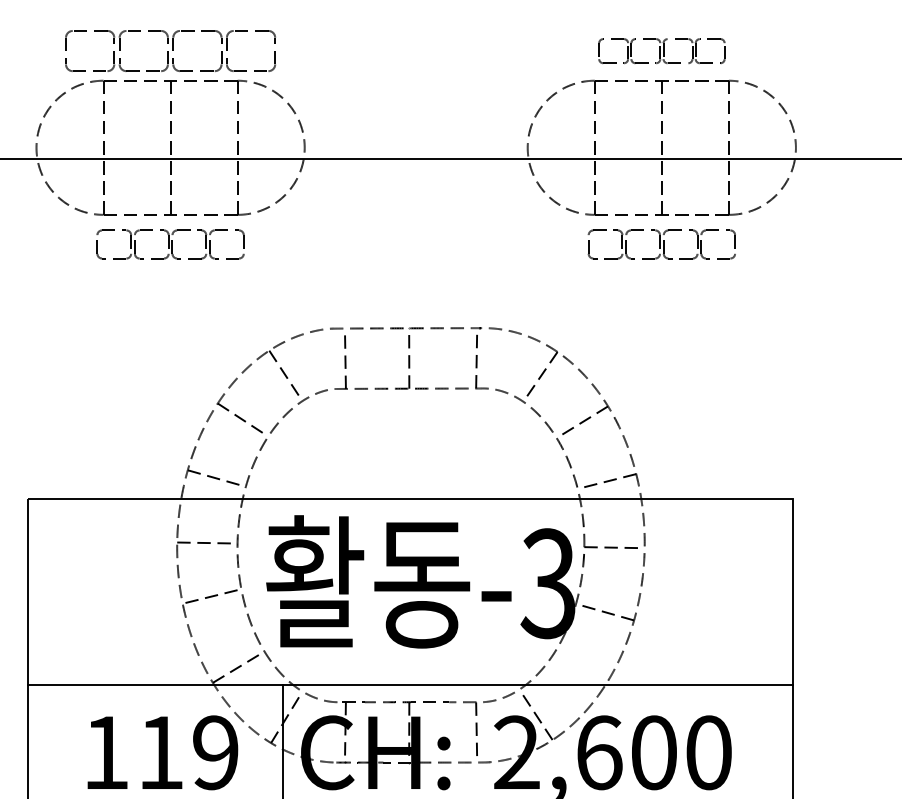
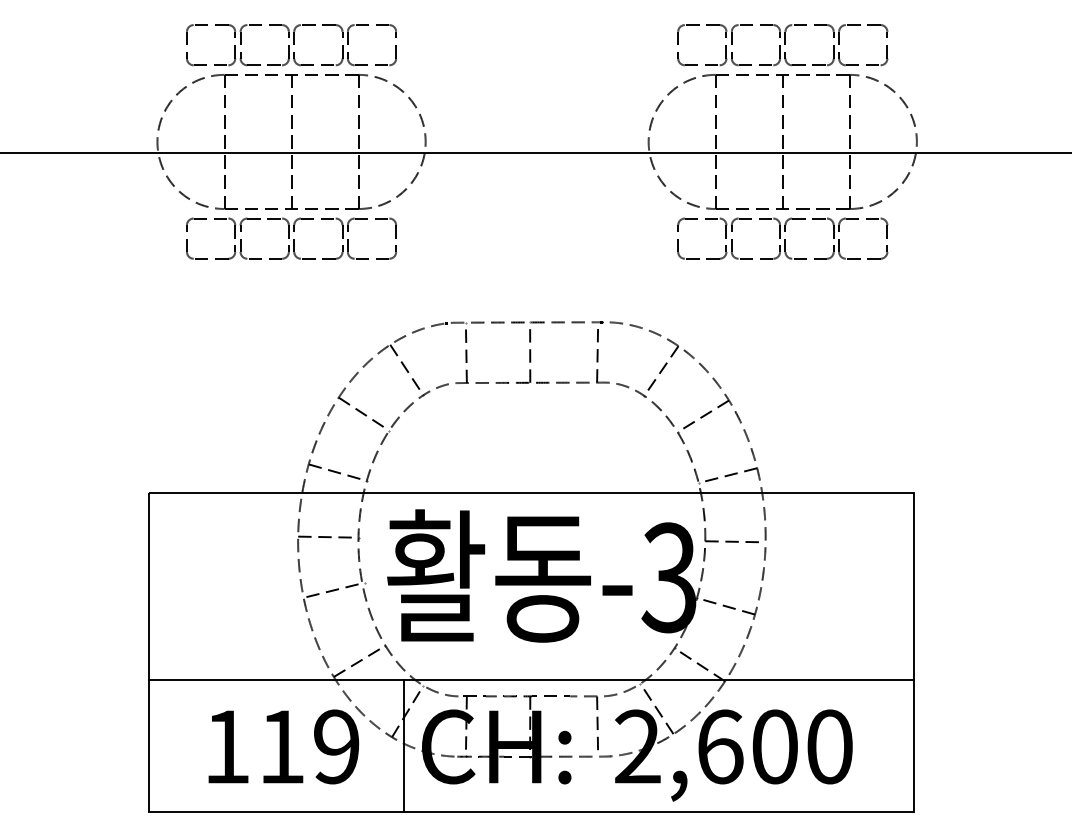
part: (661, 51) -> (782, 45), size x1.67
part: (170, 244) -> (291, 238), size x1.43
part: (661, 244) -> (782, 238), size x1.43
line: (578, 670) -> (699, 664), added

